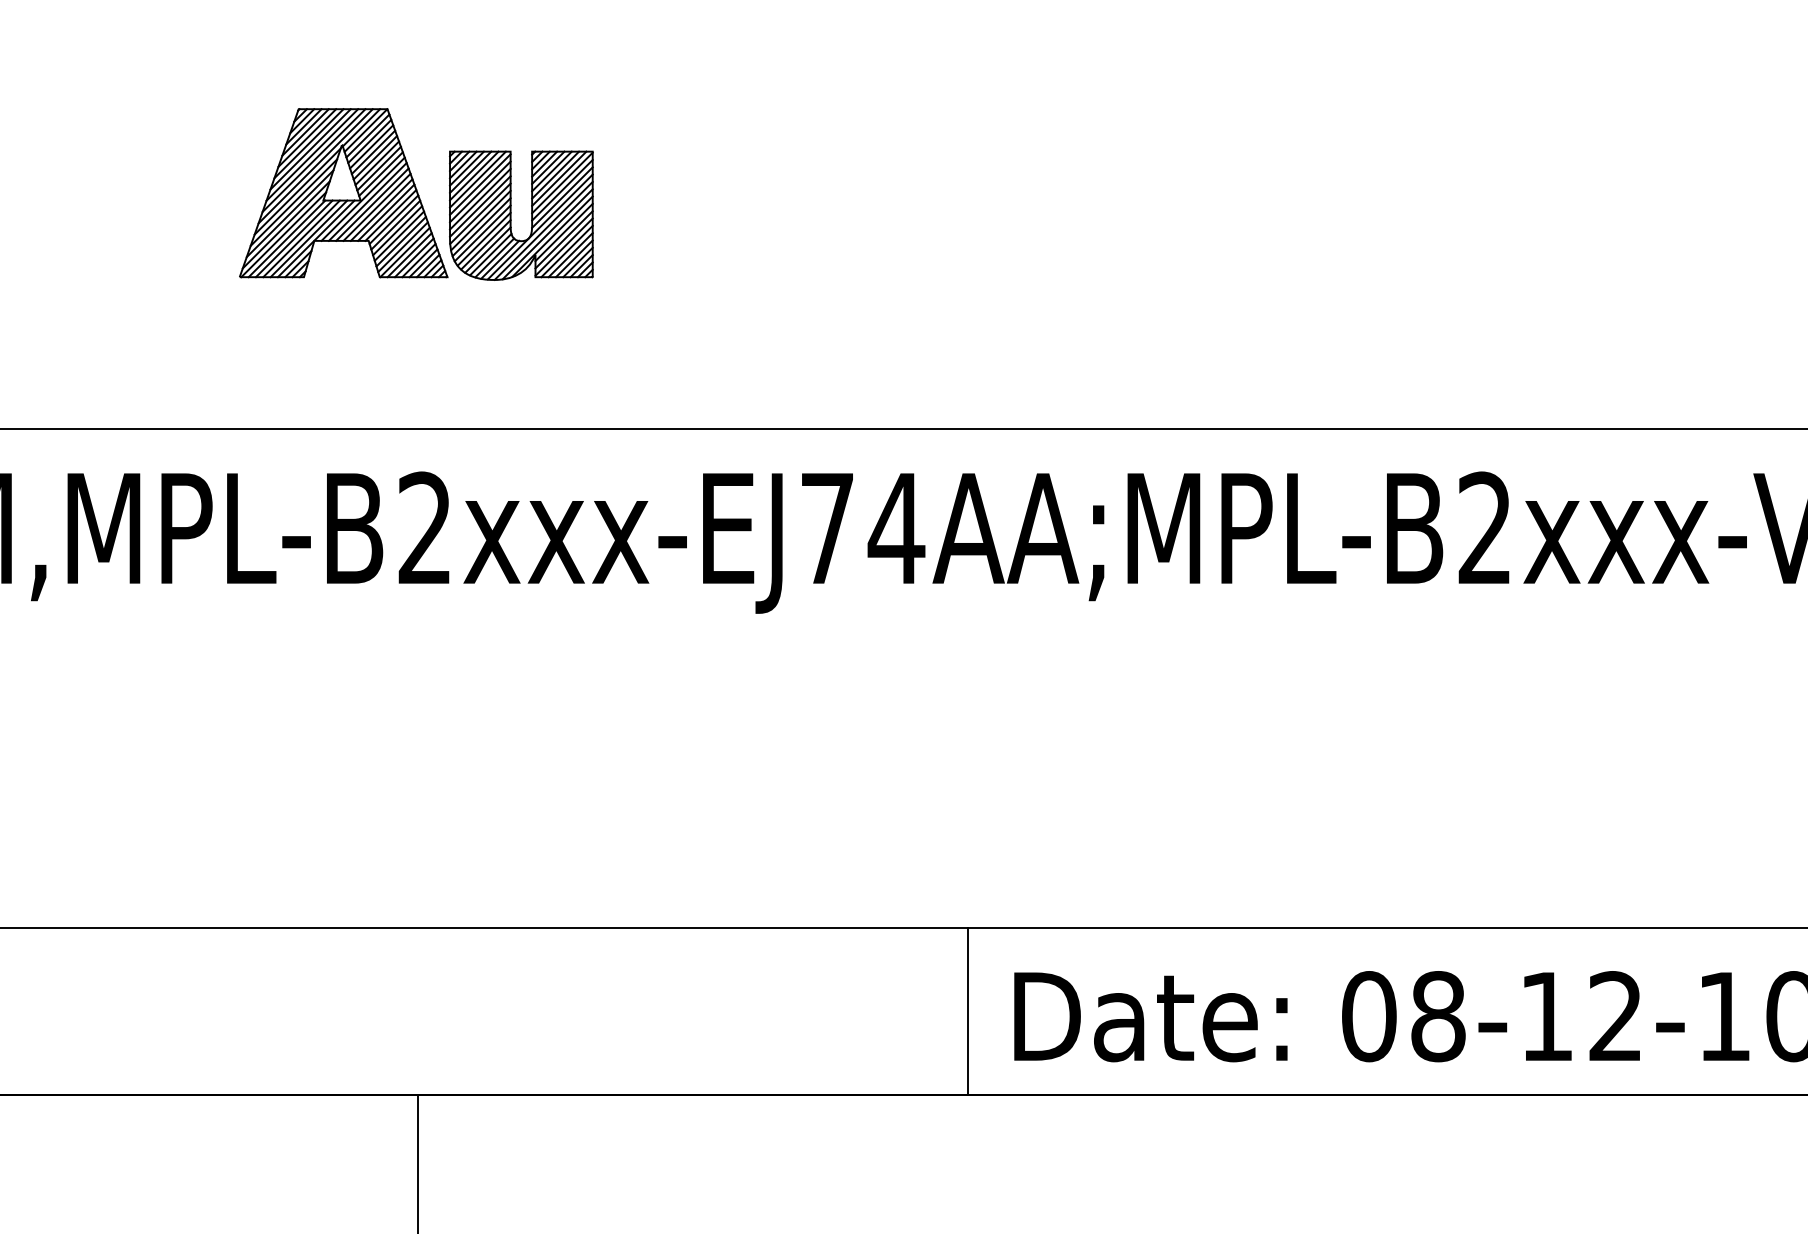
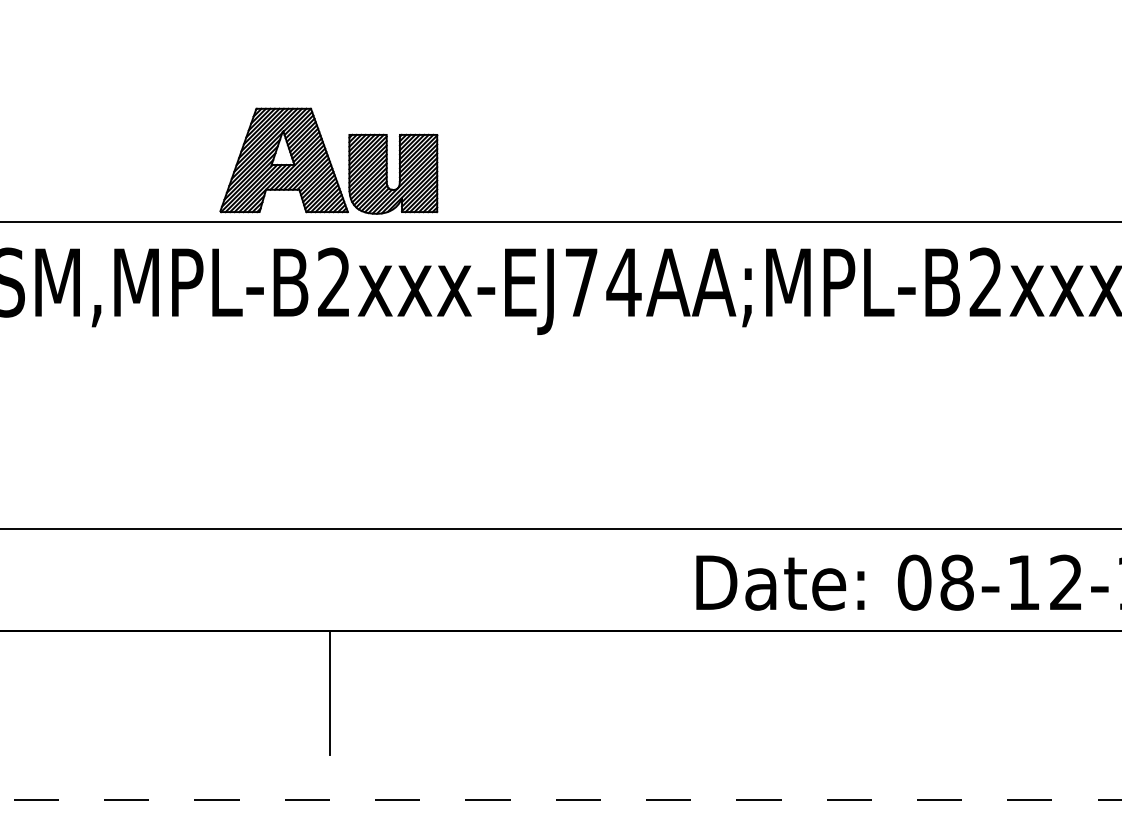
part: (415, 193) -> (328, 160), moved
line: (968, 1011) -> (668, 579), removed

